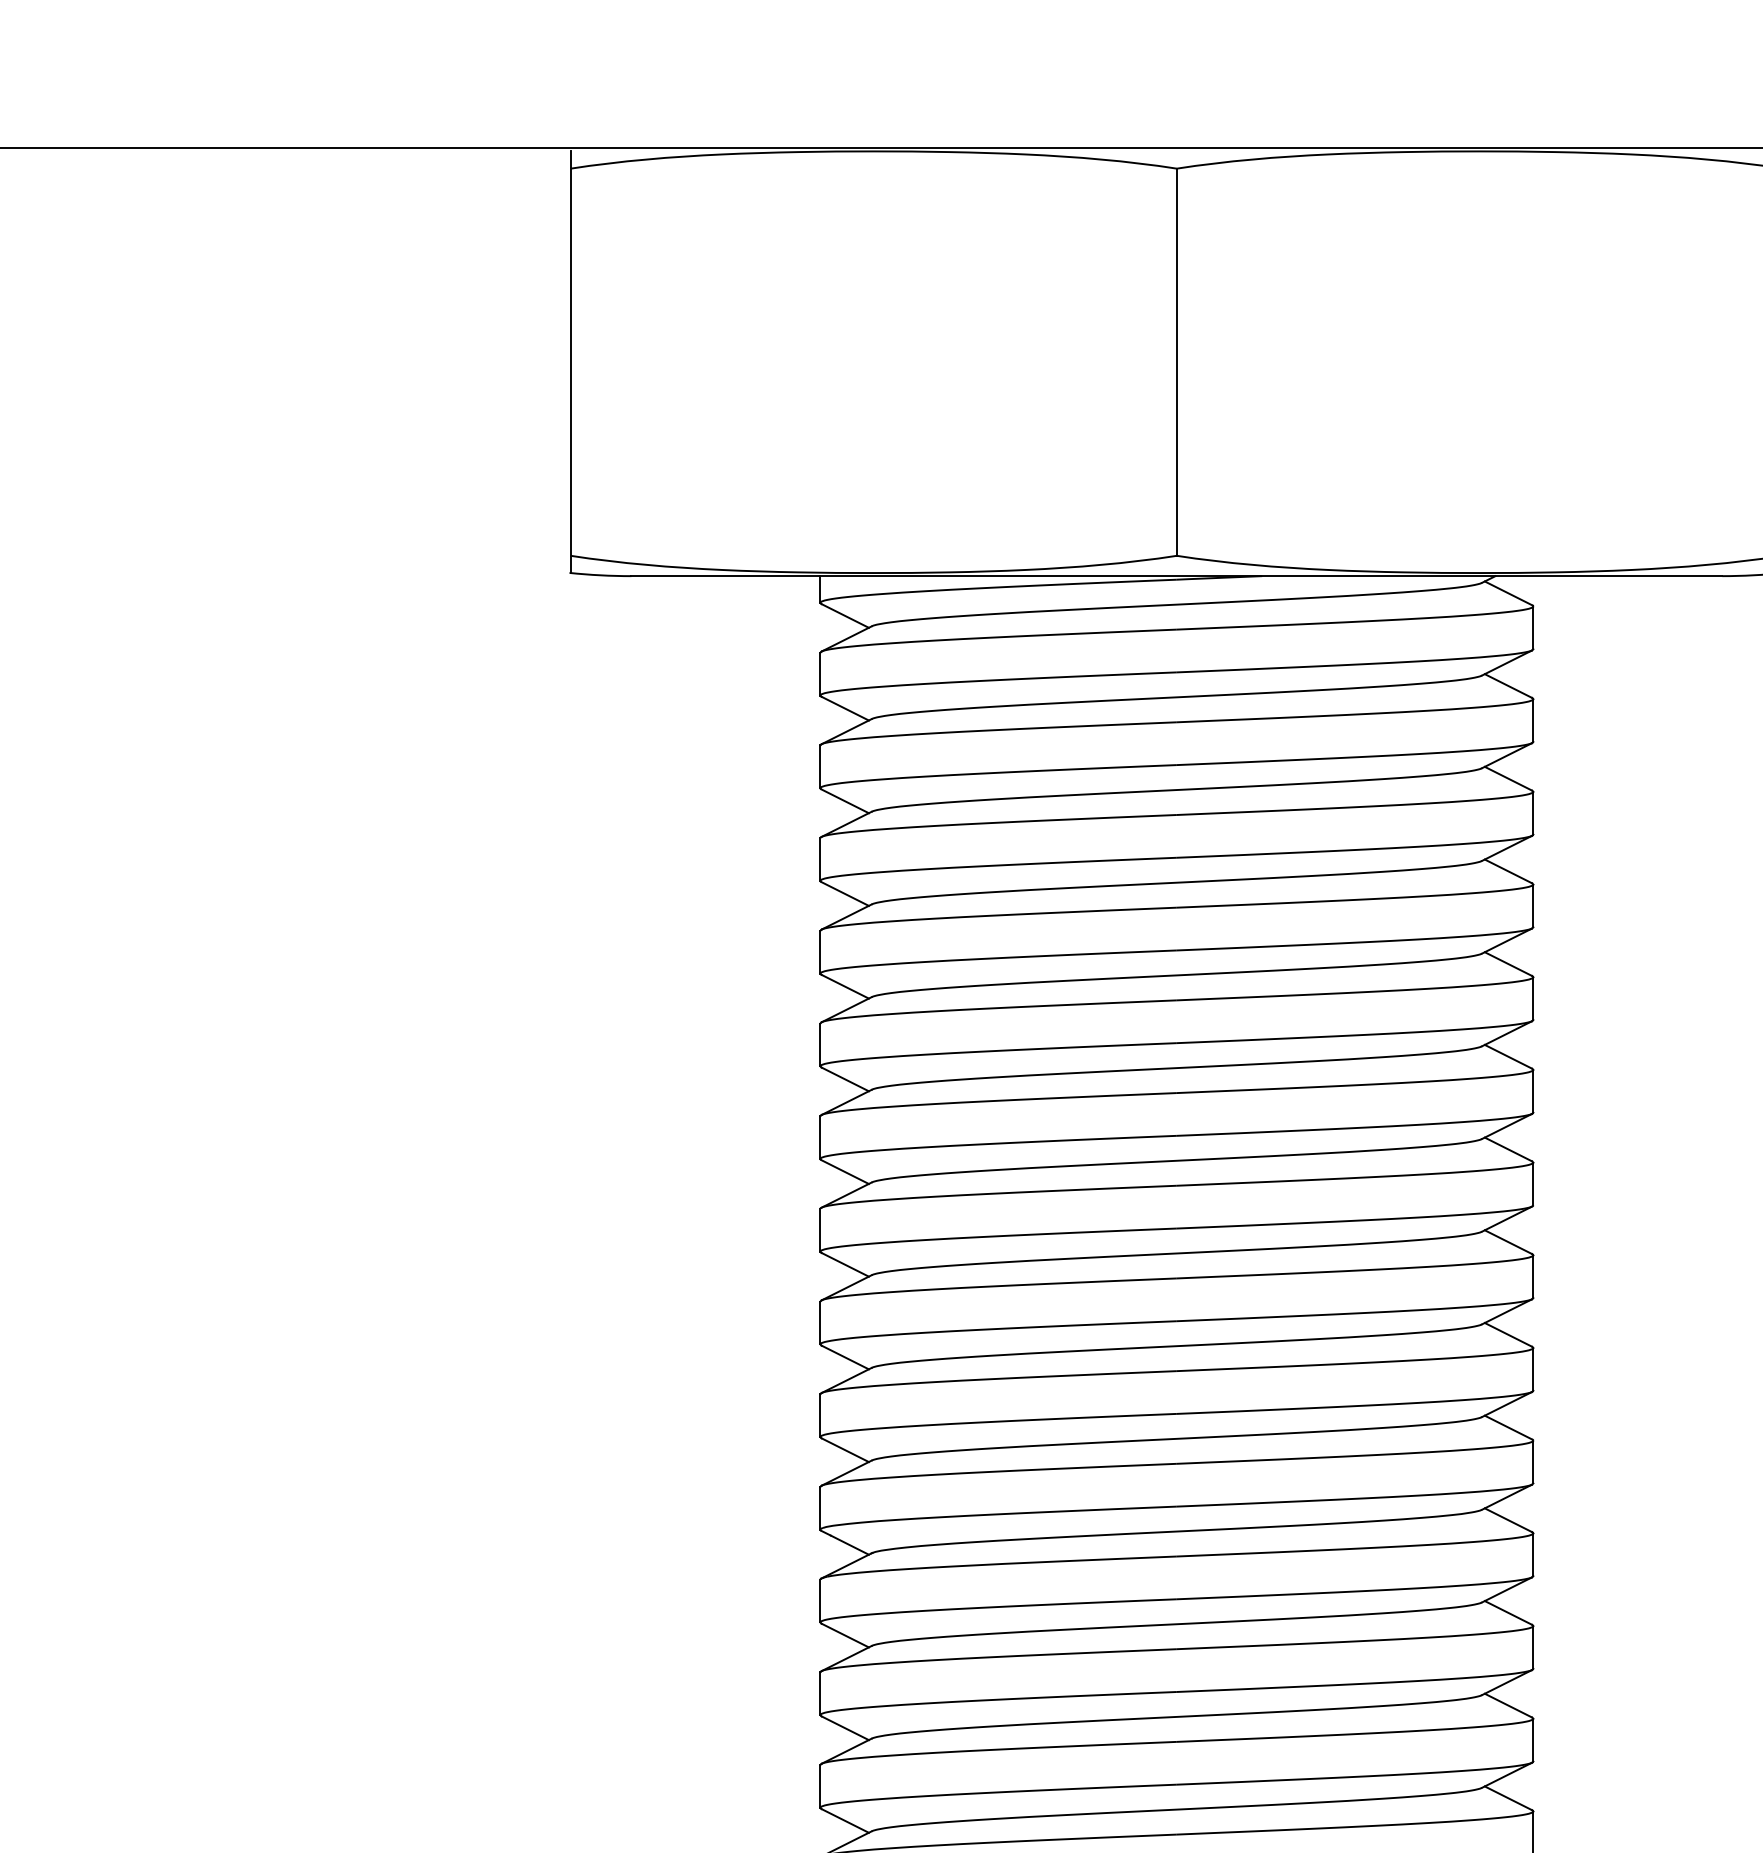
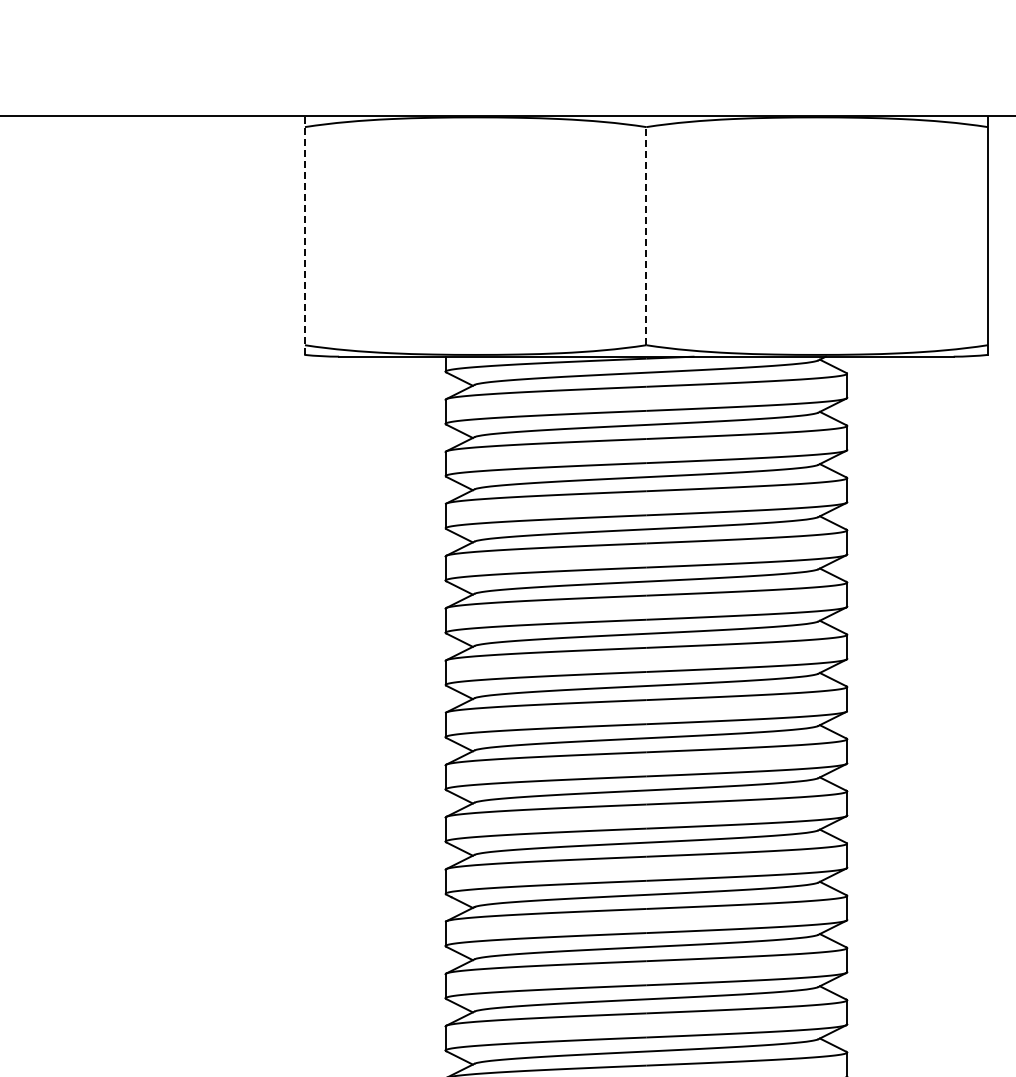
line: (1177, 361) -> (646, 235), solid -> dashed
line: (569, 362) -> (304, 236), solid -> dashed

